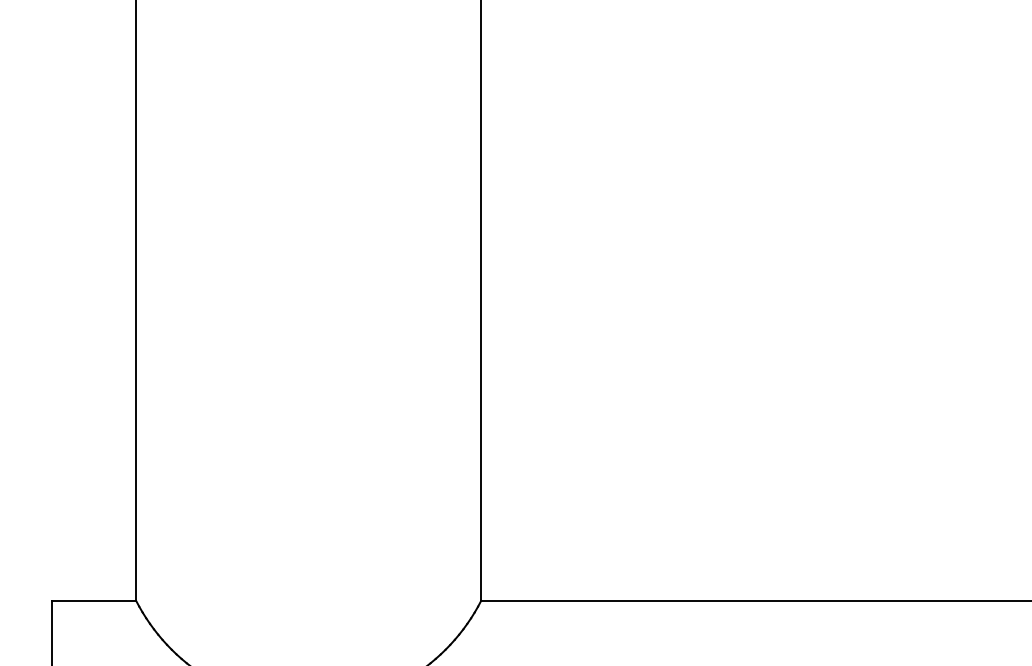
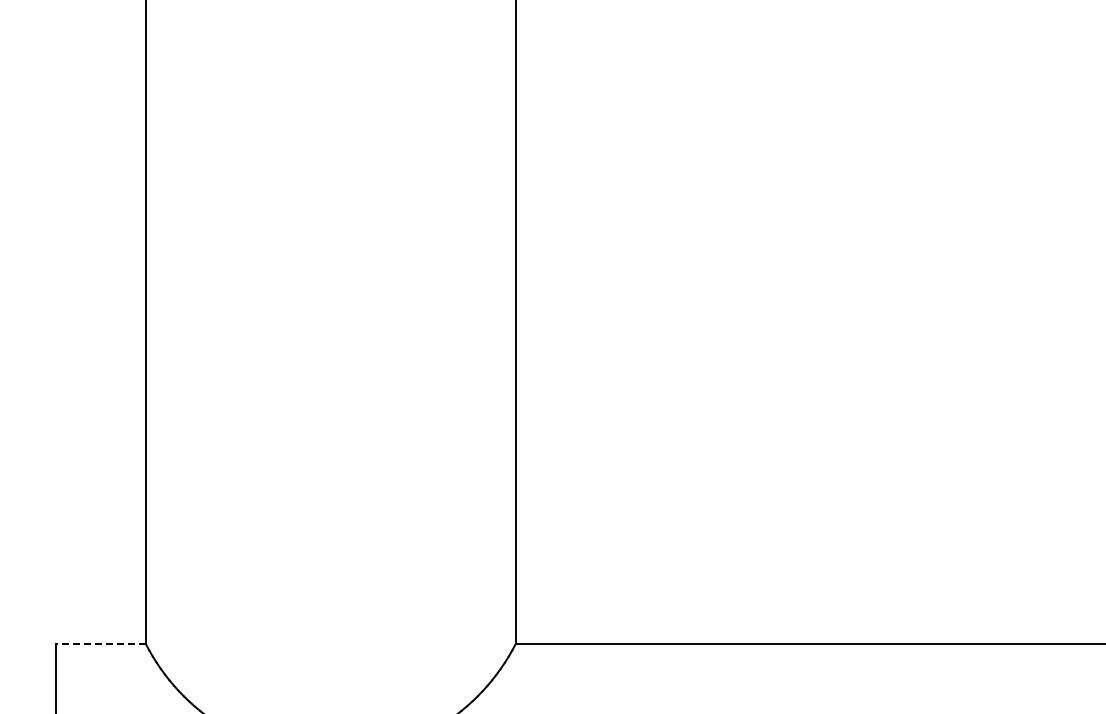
line: (93, 600) -> (100, 643), solid -> dashed

